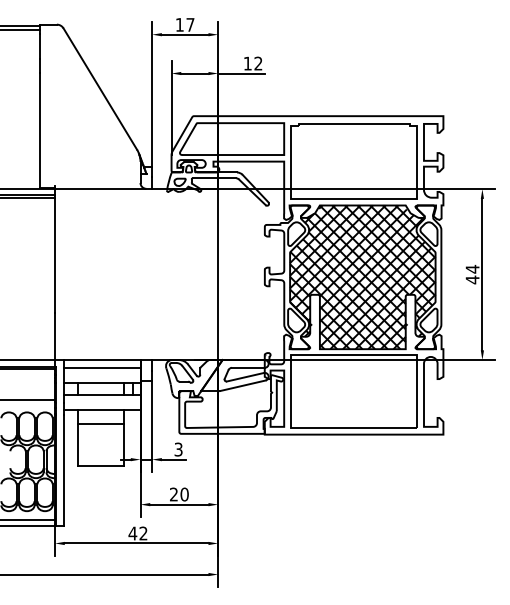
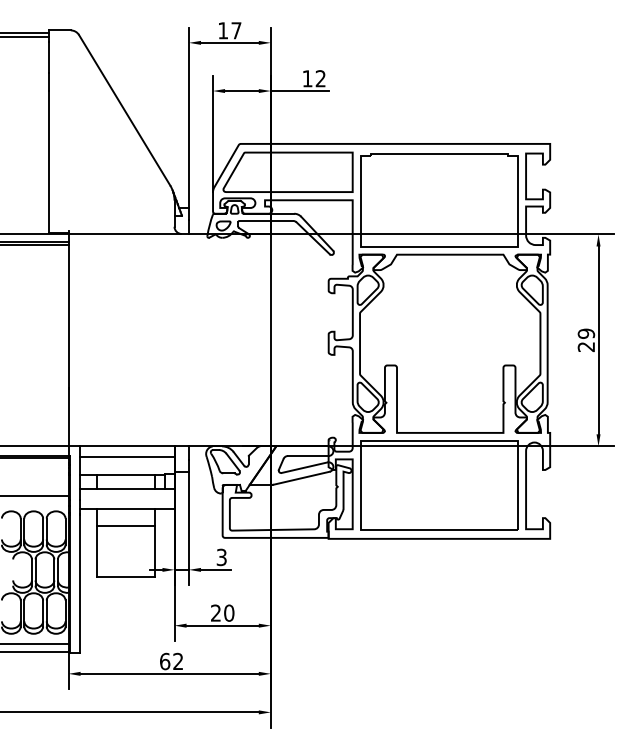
text: (472, 274) -> (586, 340), 44 -> 29
hatch: (362, 277) -> (449, 343), removed
text: (132, 533) -> (164, 661), 42 -> 62

